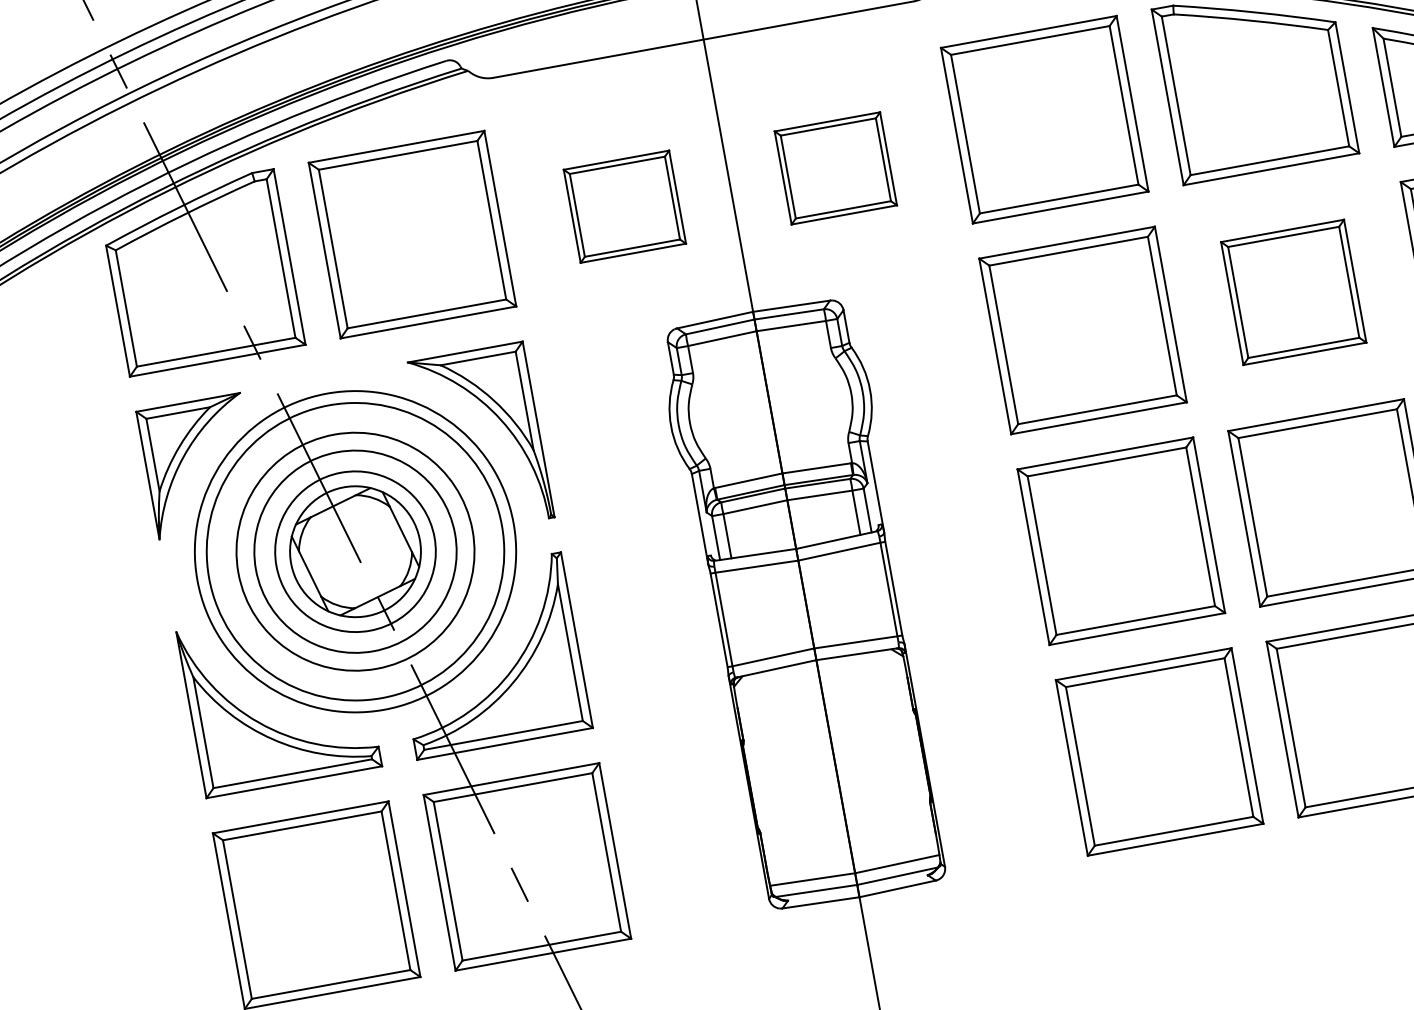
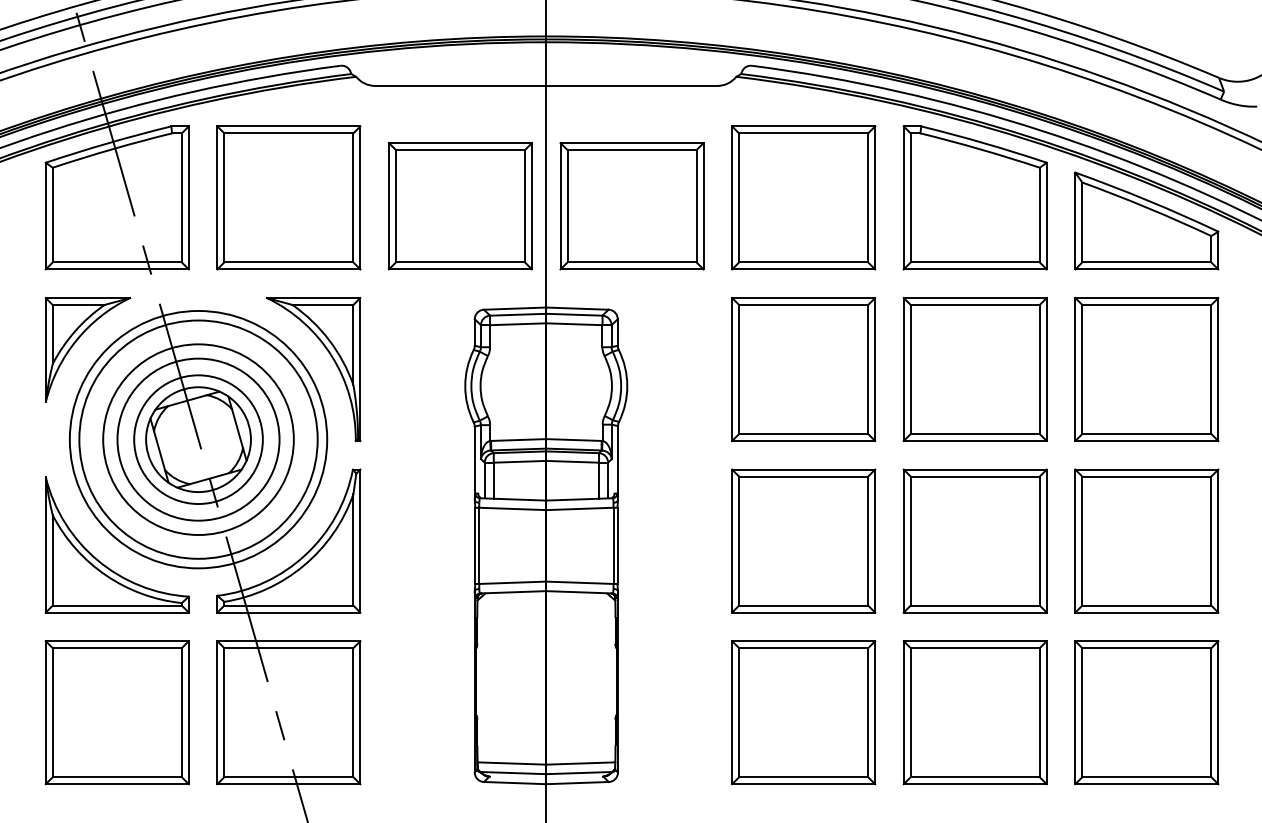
part: (835, 168) -> (631, 206), size x1.67
part: (623, 207) -> (459, 206), size x1.67
part: (1292, 292) -> (974, 369), size x1.43

